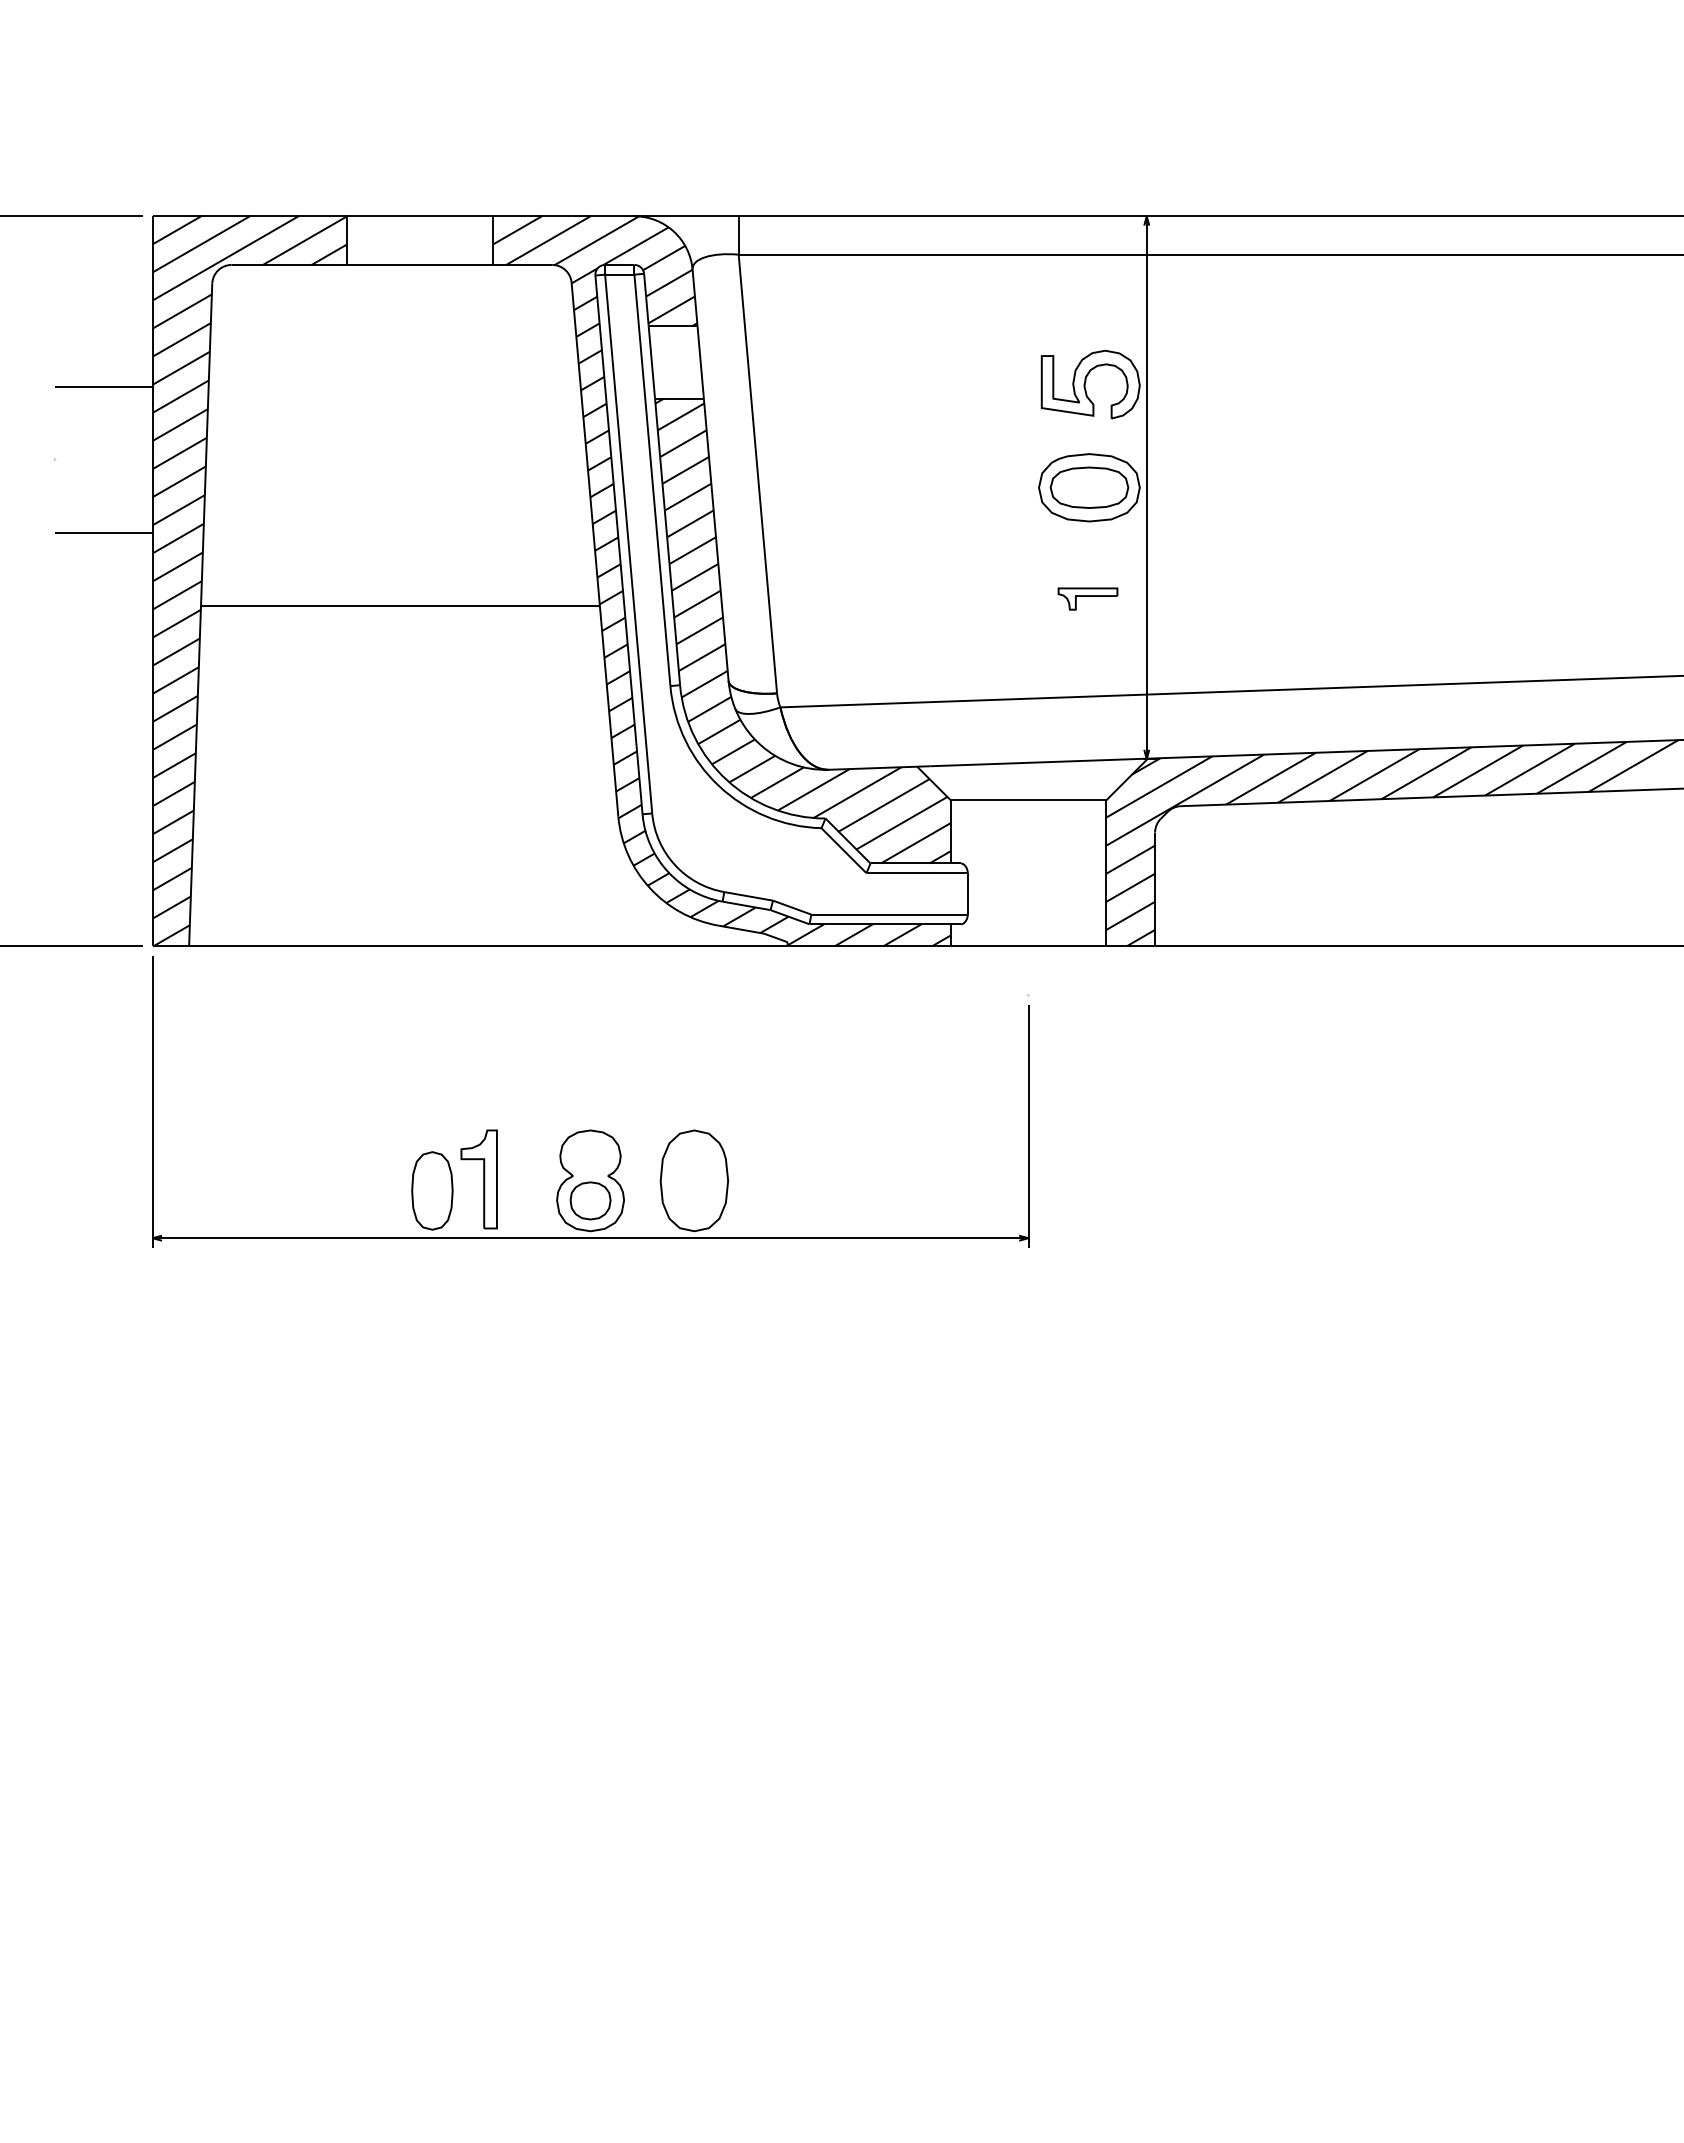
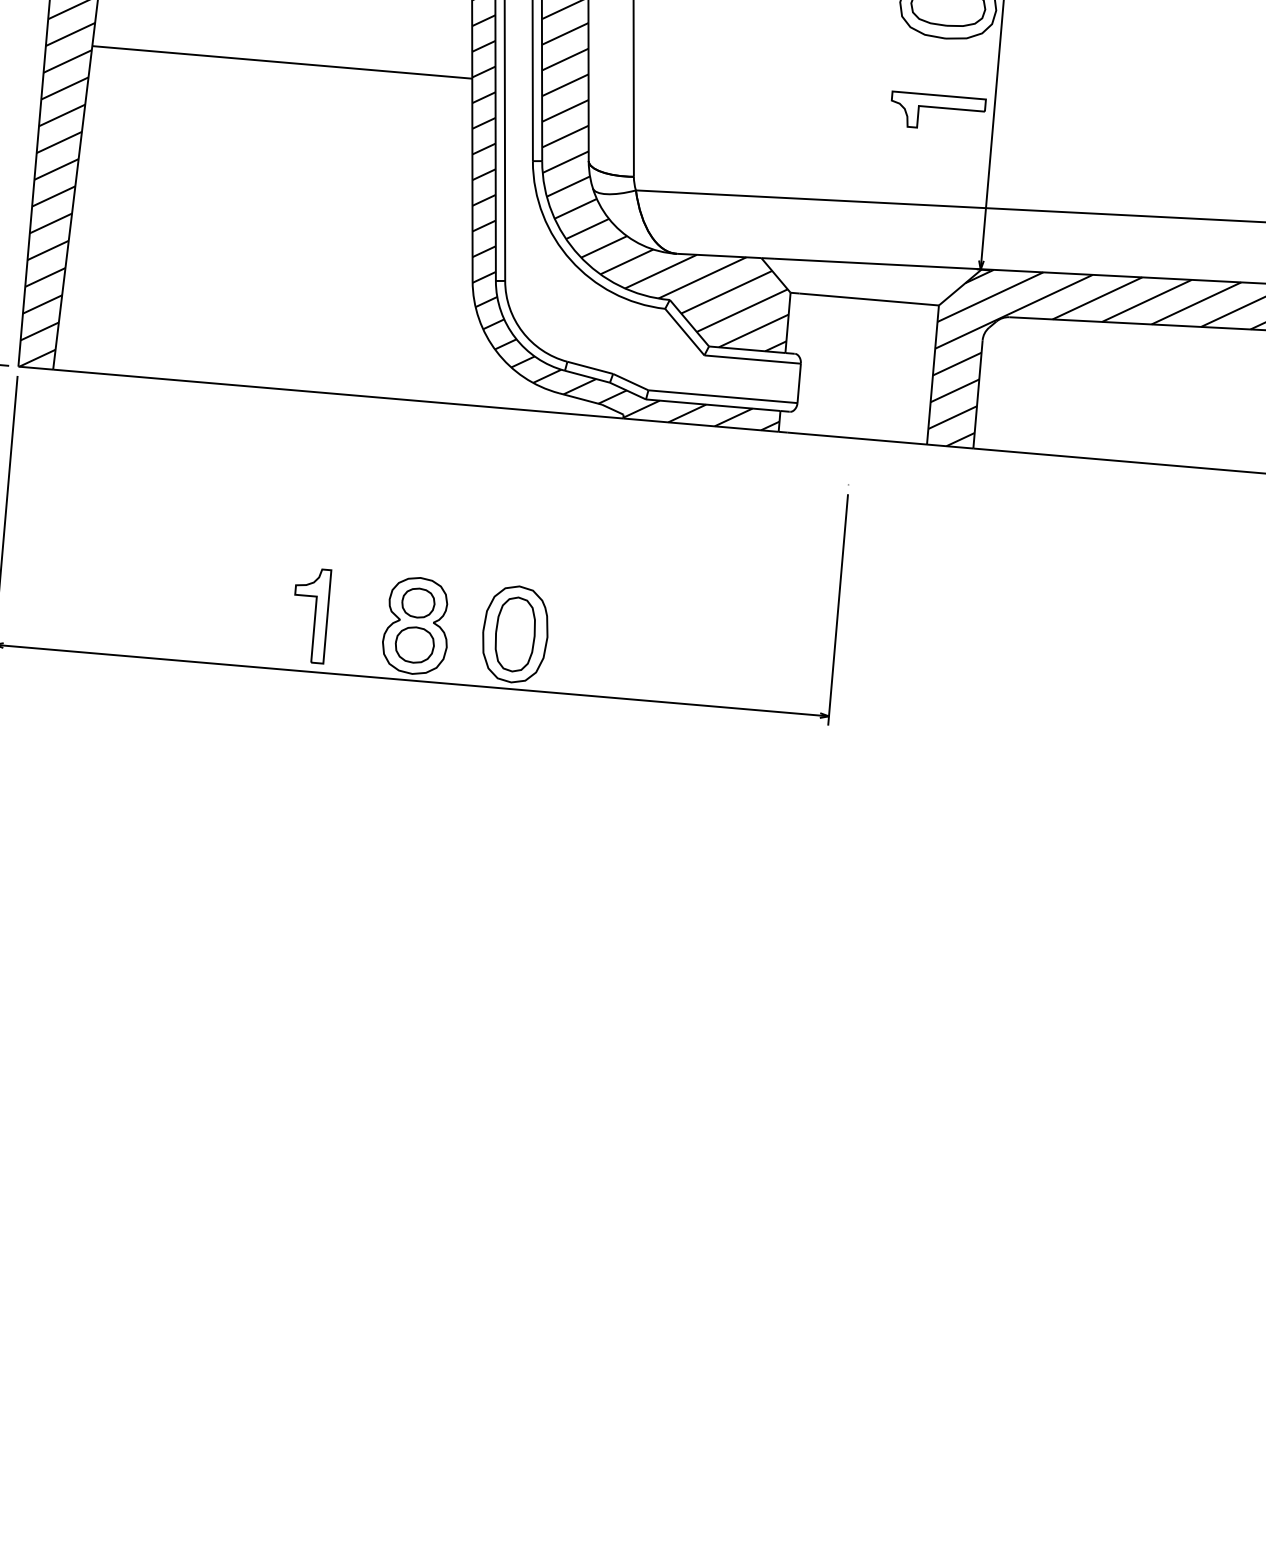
part: (1087, 598) -> (937, 111), size x1.67
part: (590, 1156) -> (418, 602), added
part: (432, 1190) -> (515, 634), moved

